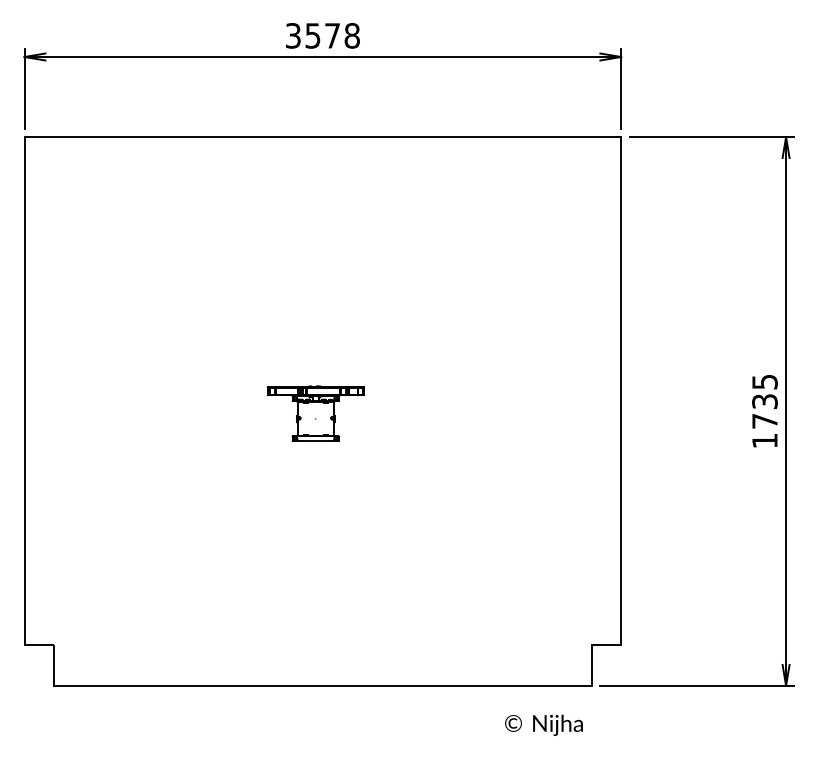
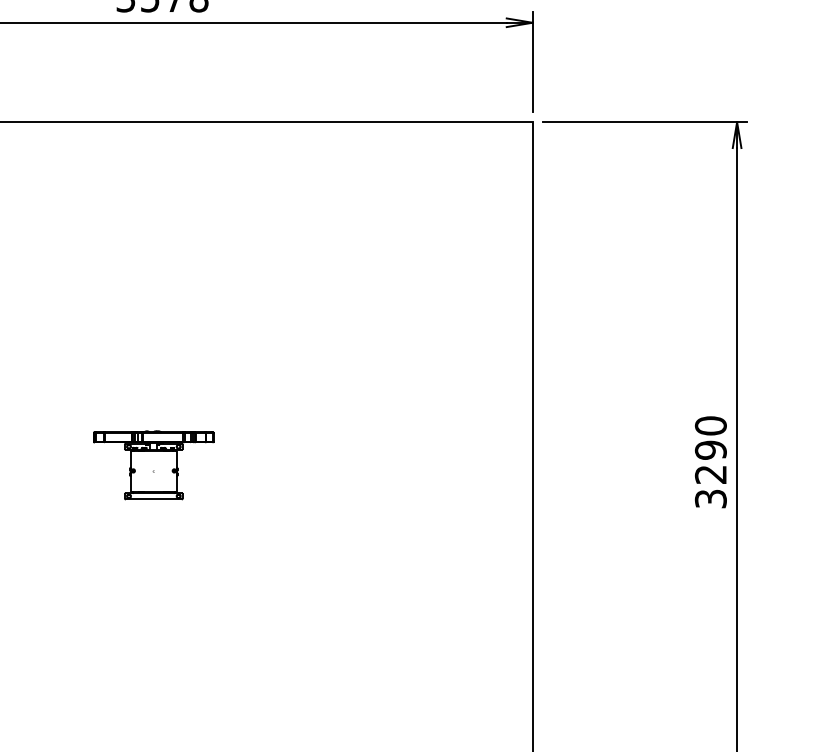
text: (764, 411) -> (710, 462), 1735 -> 3290

